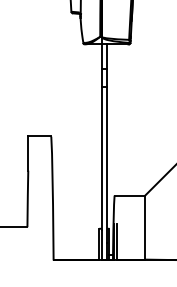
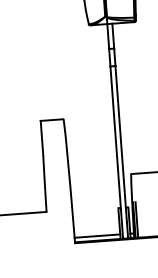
line: (76, 255) -> (97, 236), added

